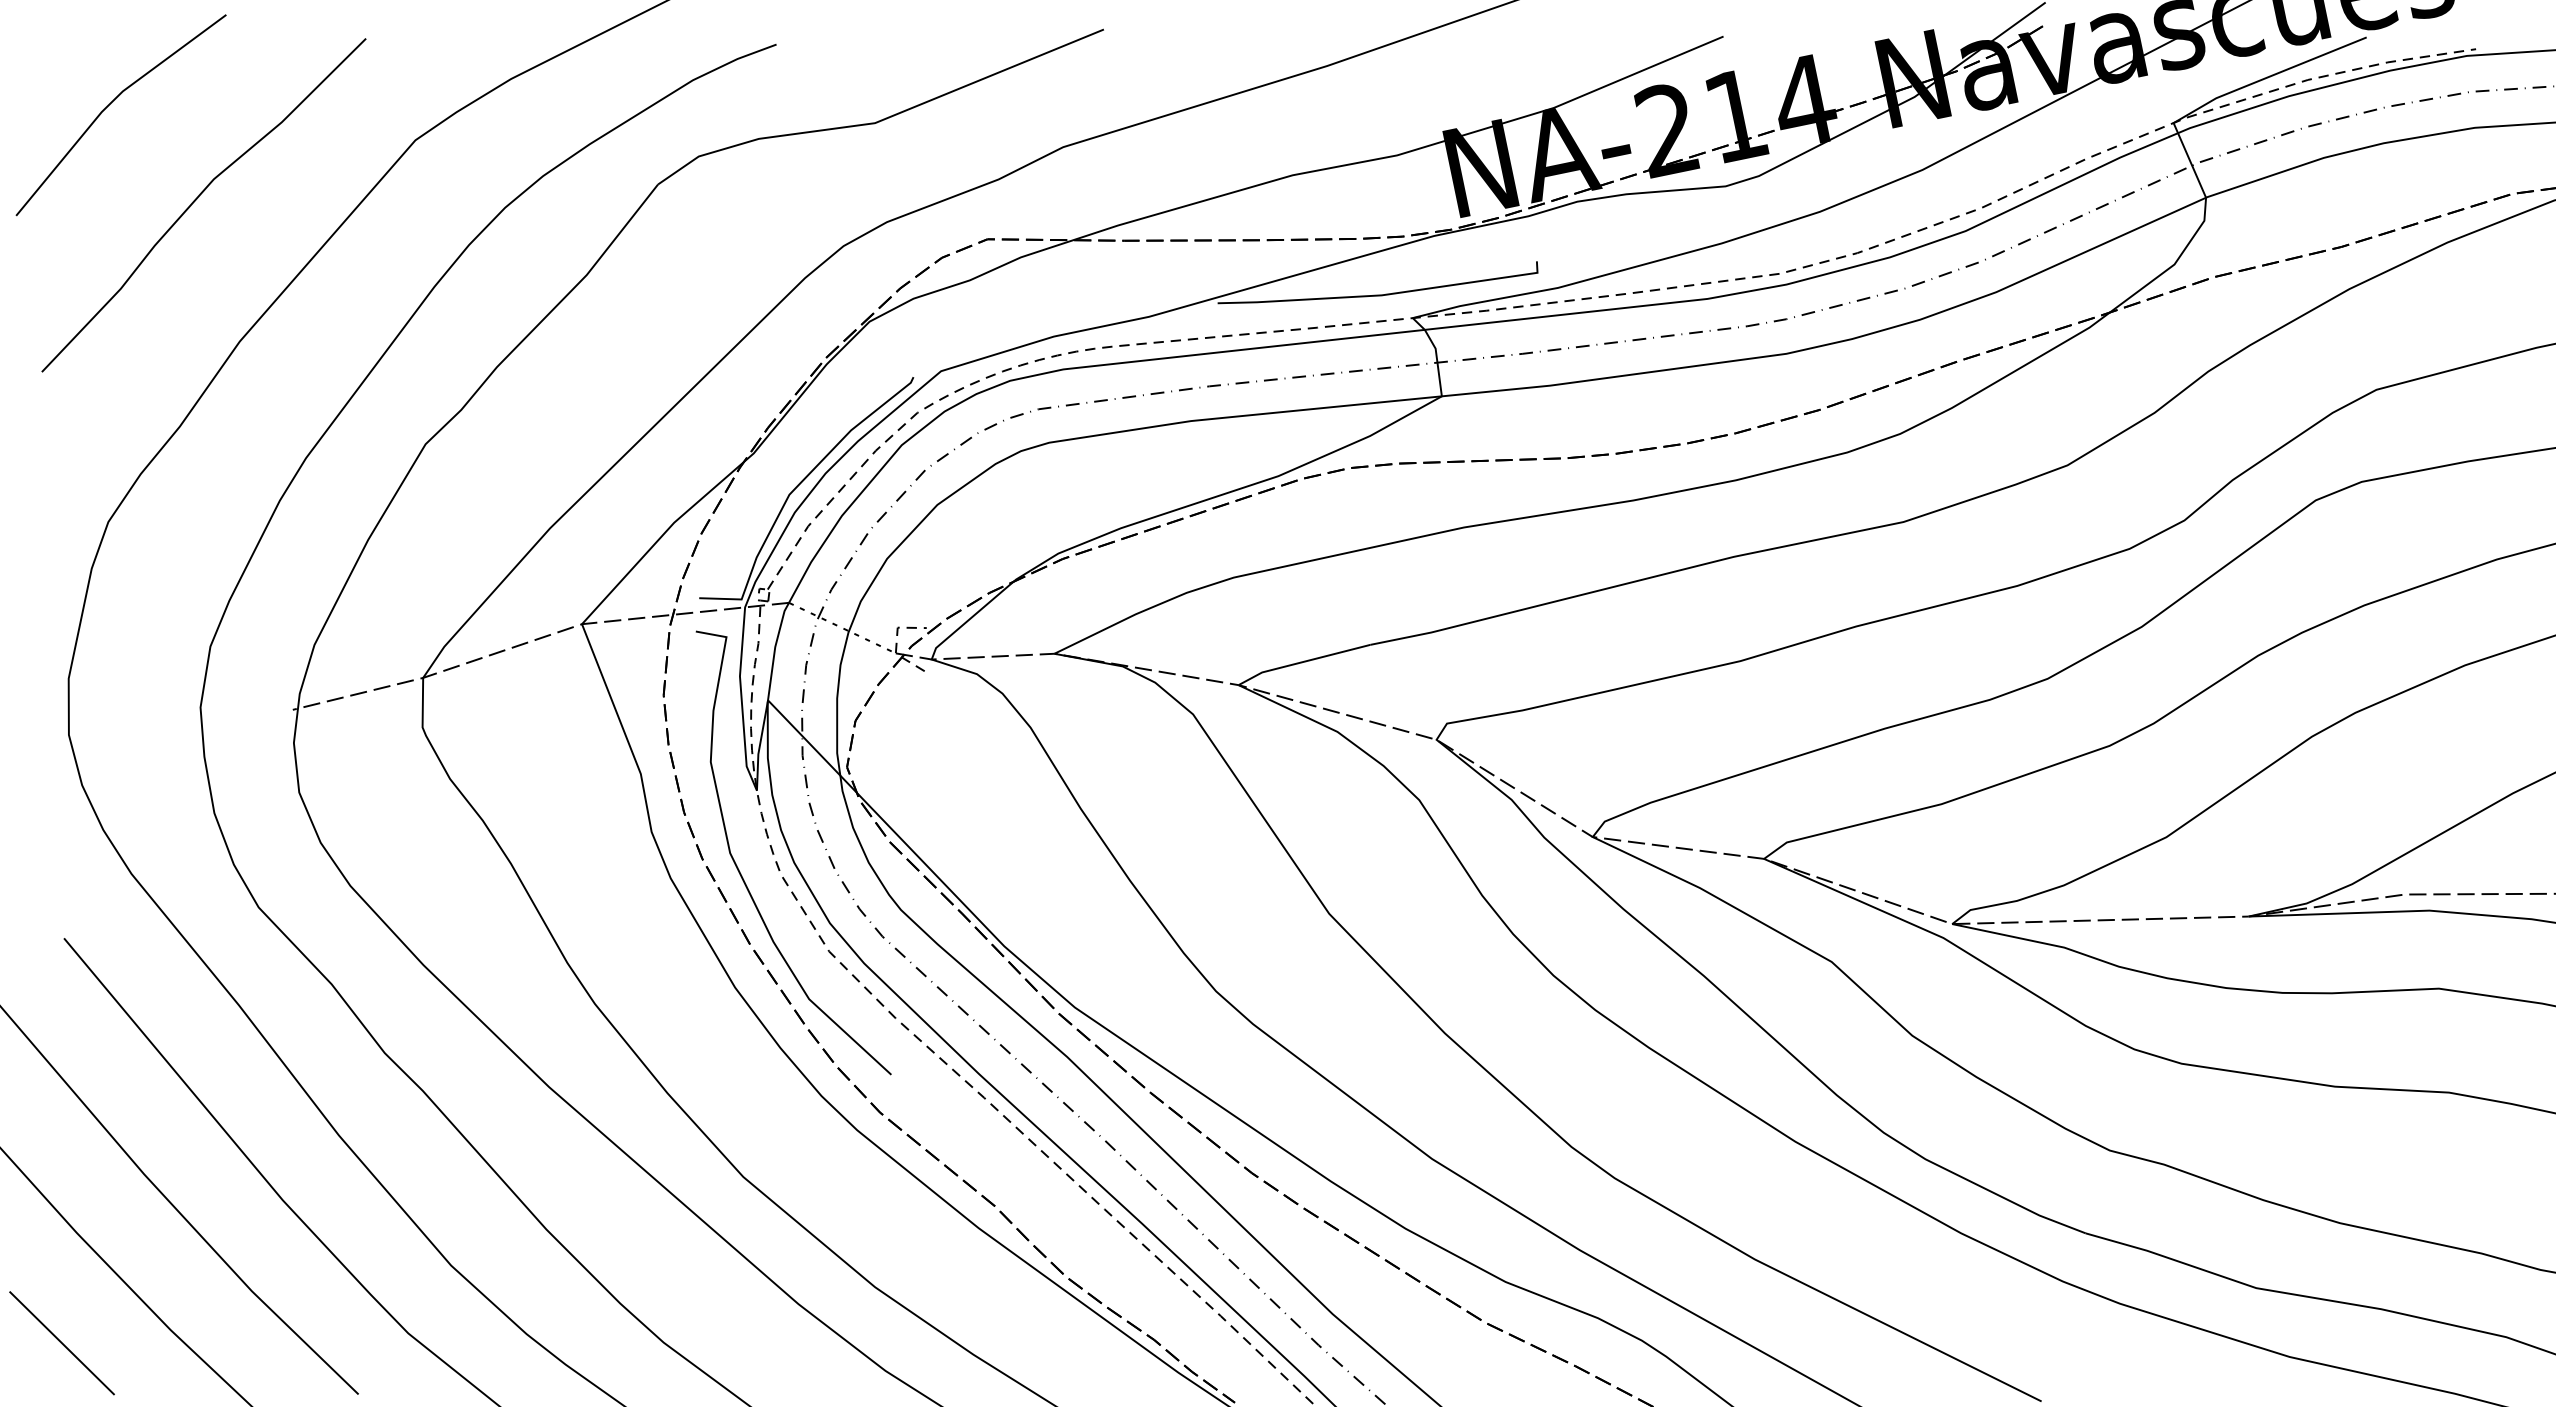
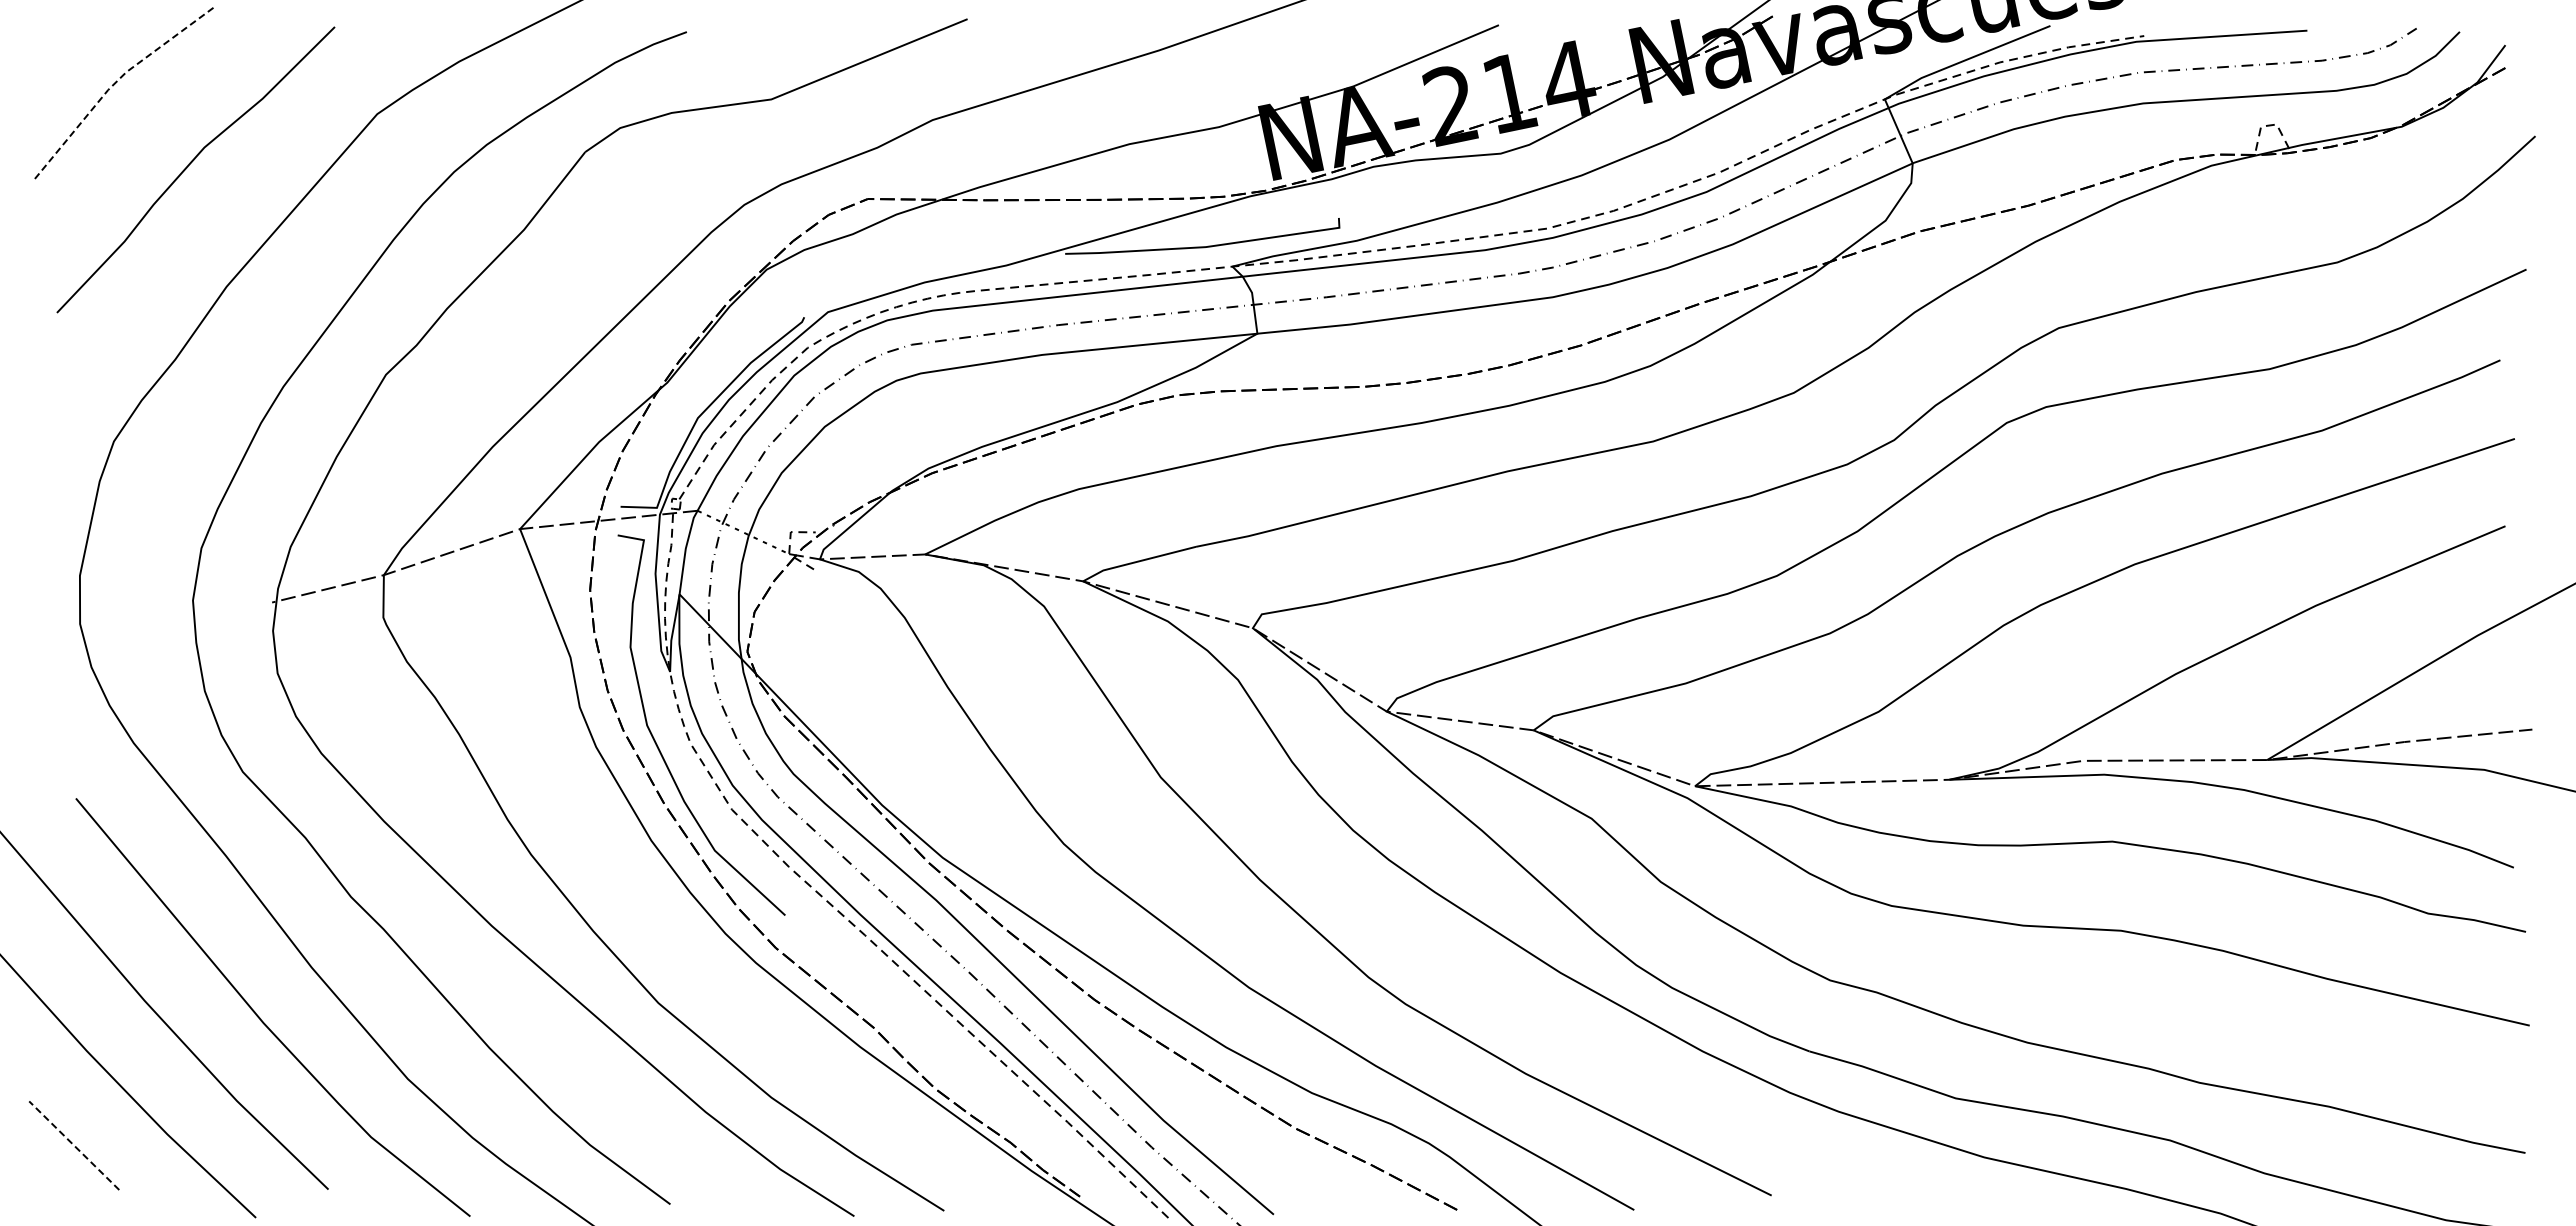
line: (110, 103) -> (115, 82), solid -> dashed
line: (61, 1343) -> (73, 1145), solid -> dashed

